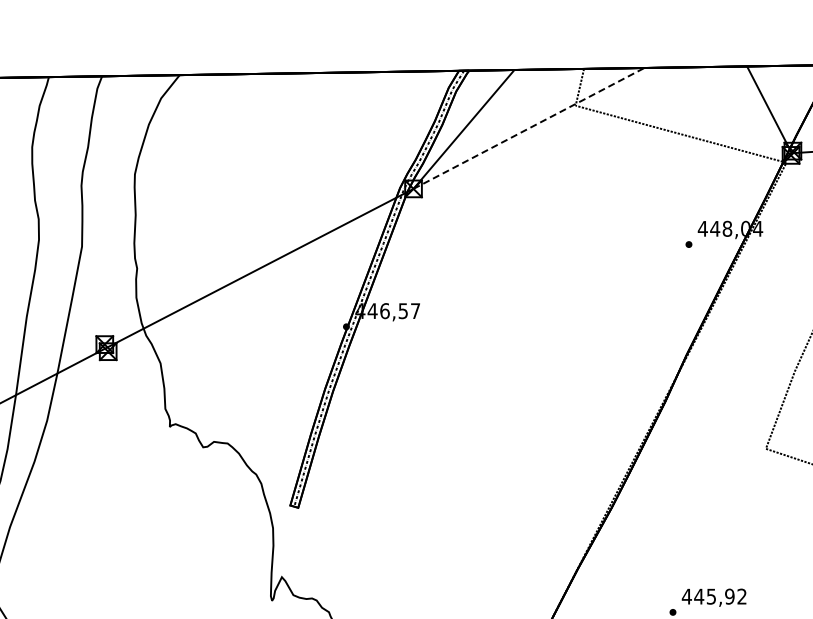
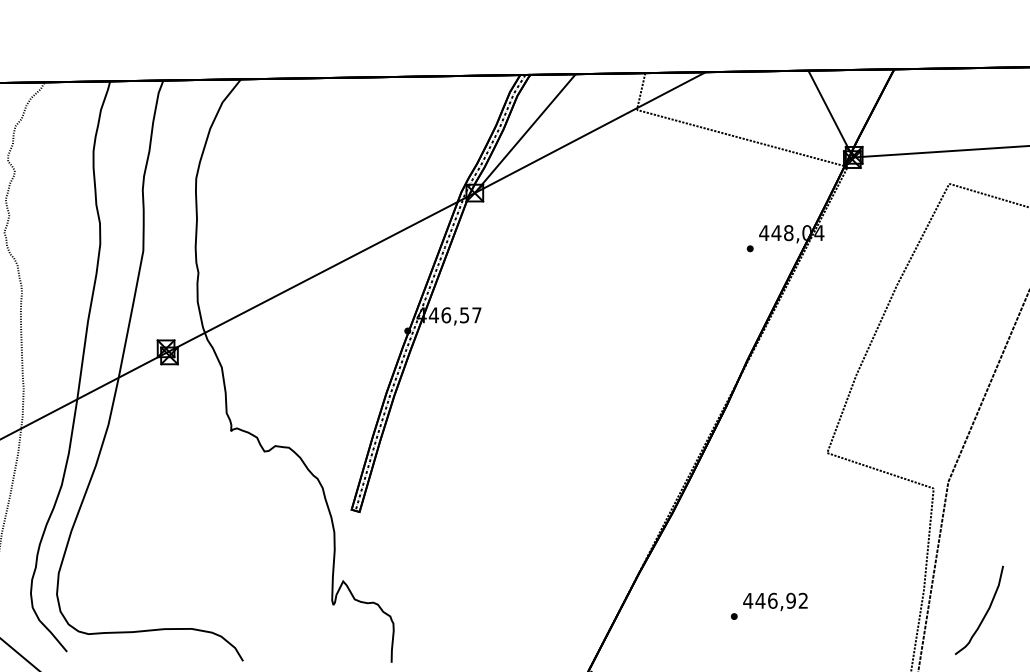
line: (529, 128) -> (590, 132), dashed -> solid
text: (711, 596) -> (772, 600), 445,92 -> 446,92

